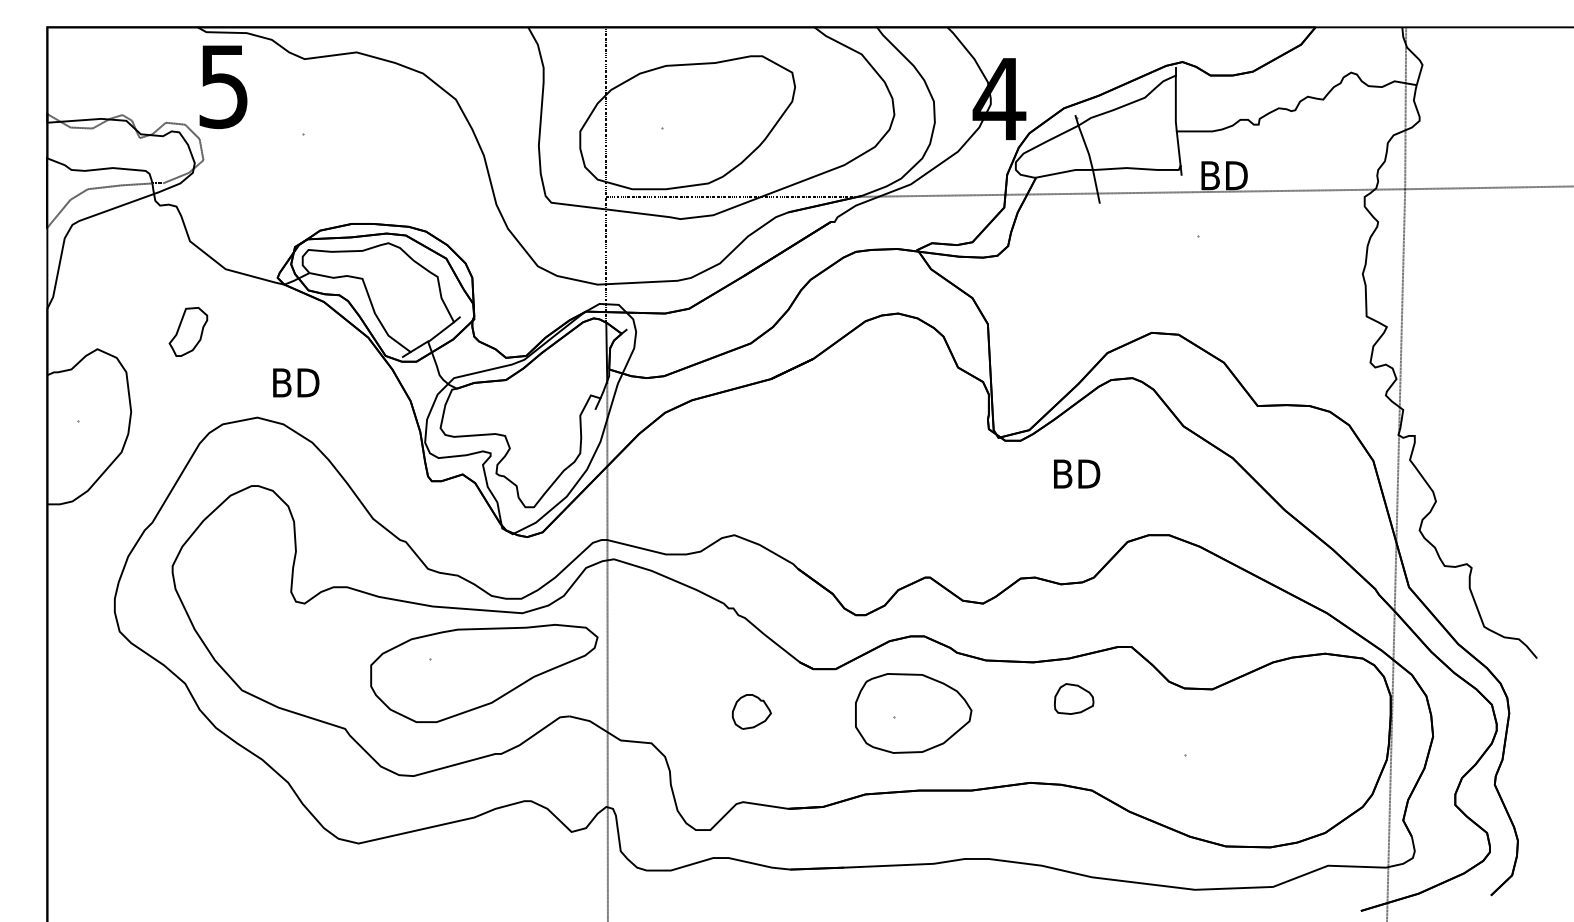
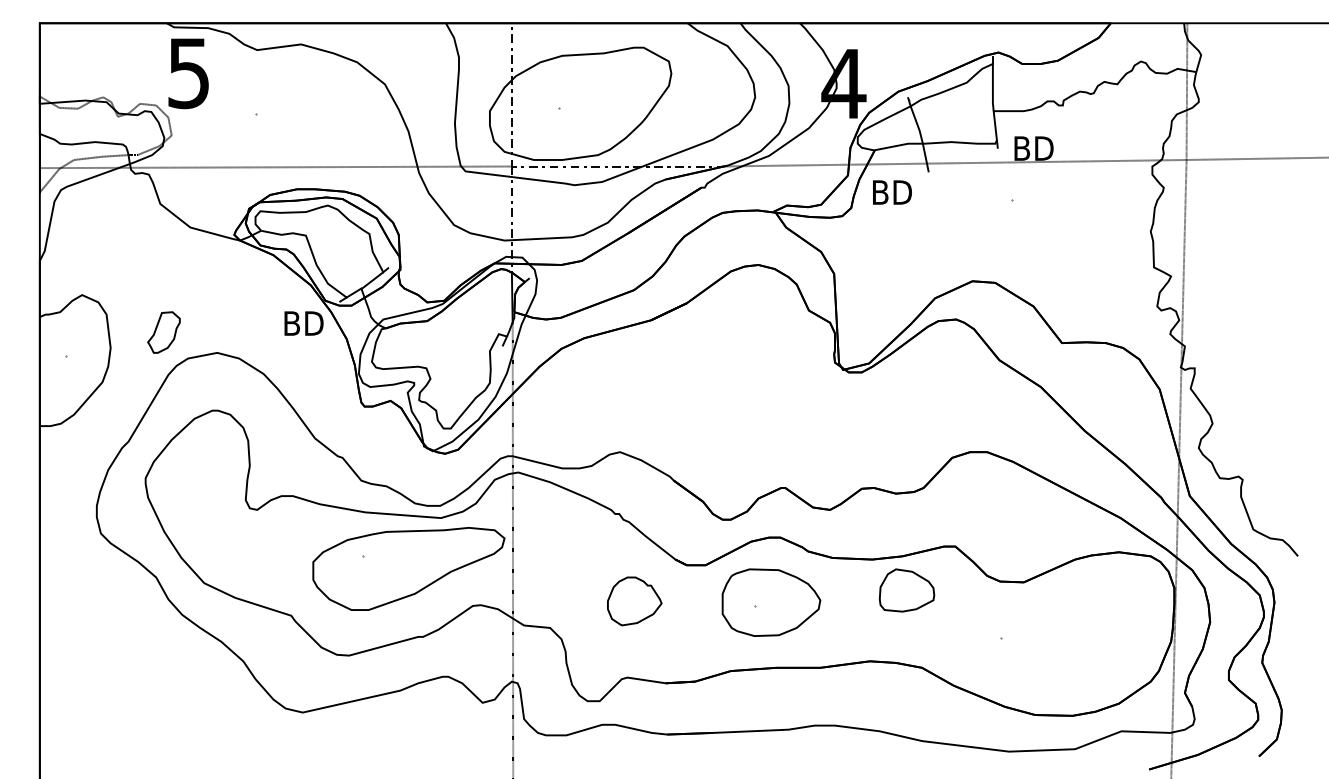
line: (326, 198) -> (275, 167), added
part: (187, 331) -> (163, 332), moved
text: (295, 382) -> (303, 323), moved
text: (1077, 474) -> (892, 192), moved
part: (1073, 699) -> (906, 590), size x1.67
part: (751, 712) -> (634, 601), size x1.67

